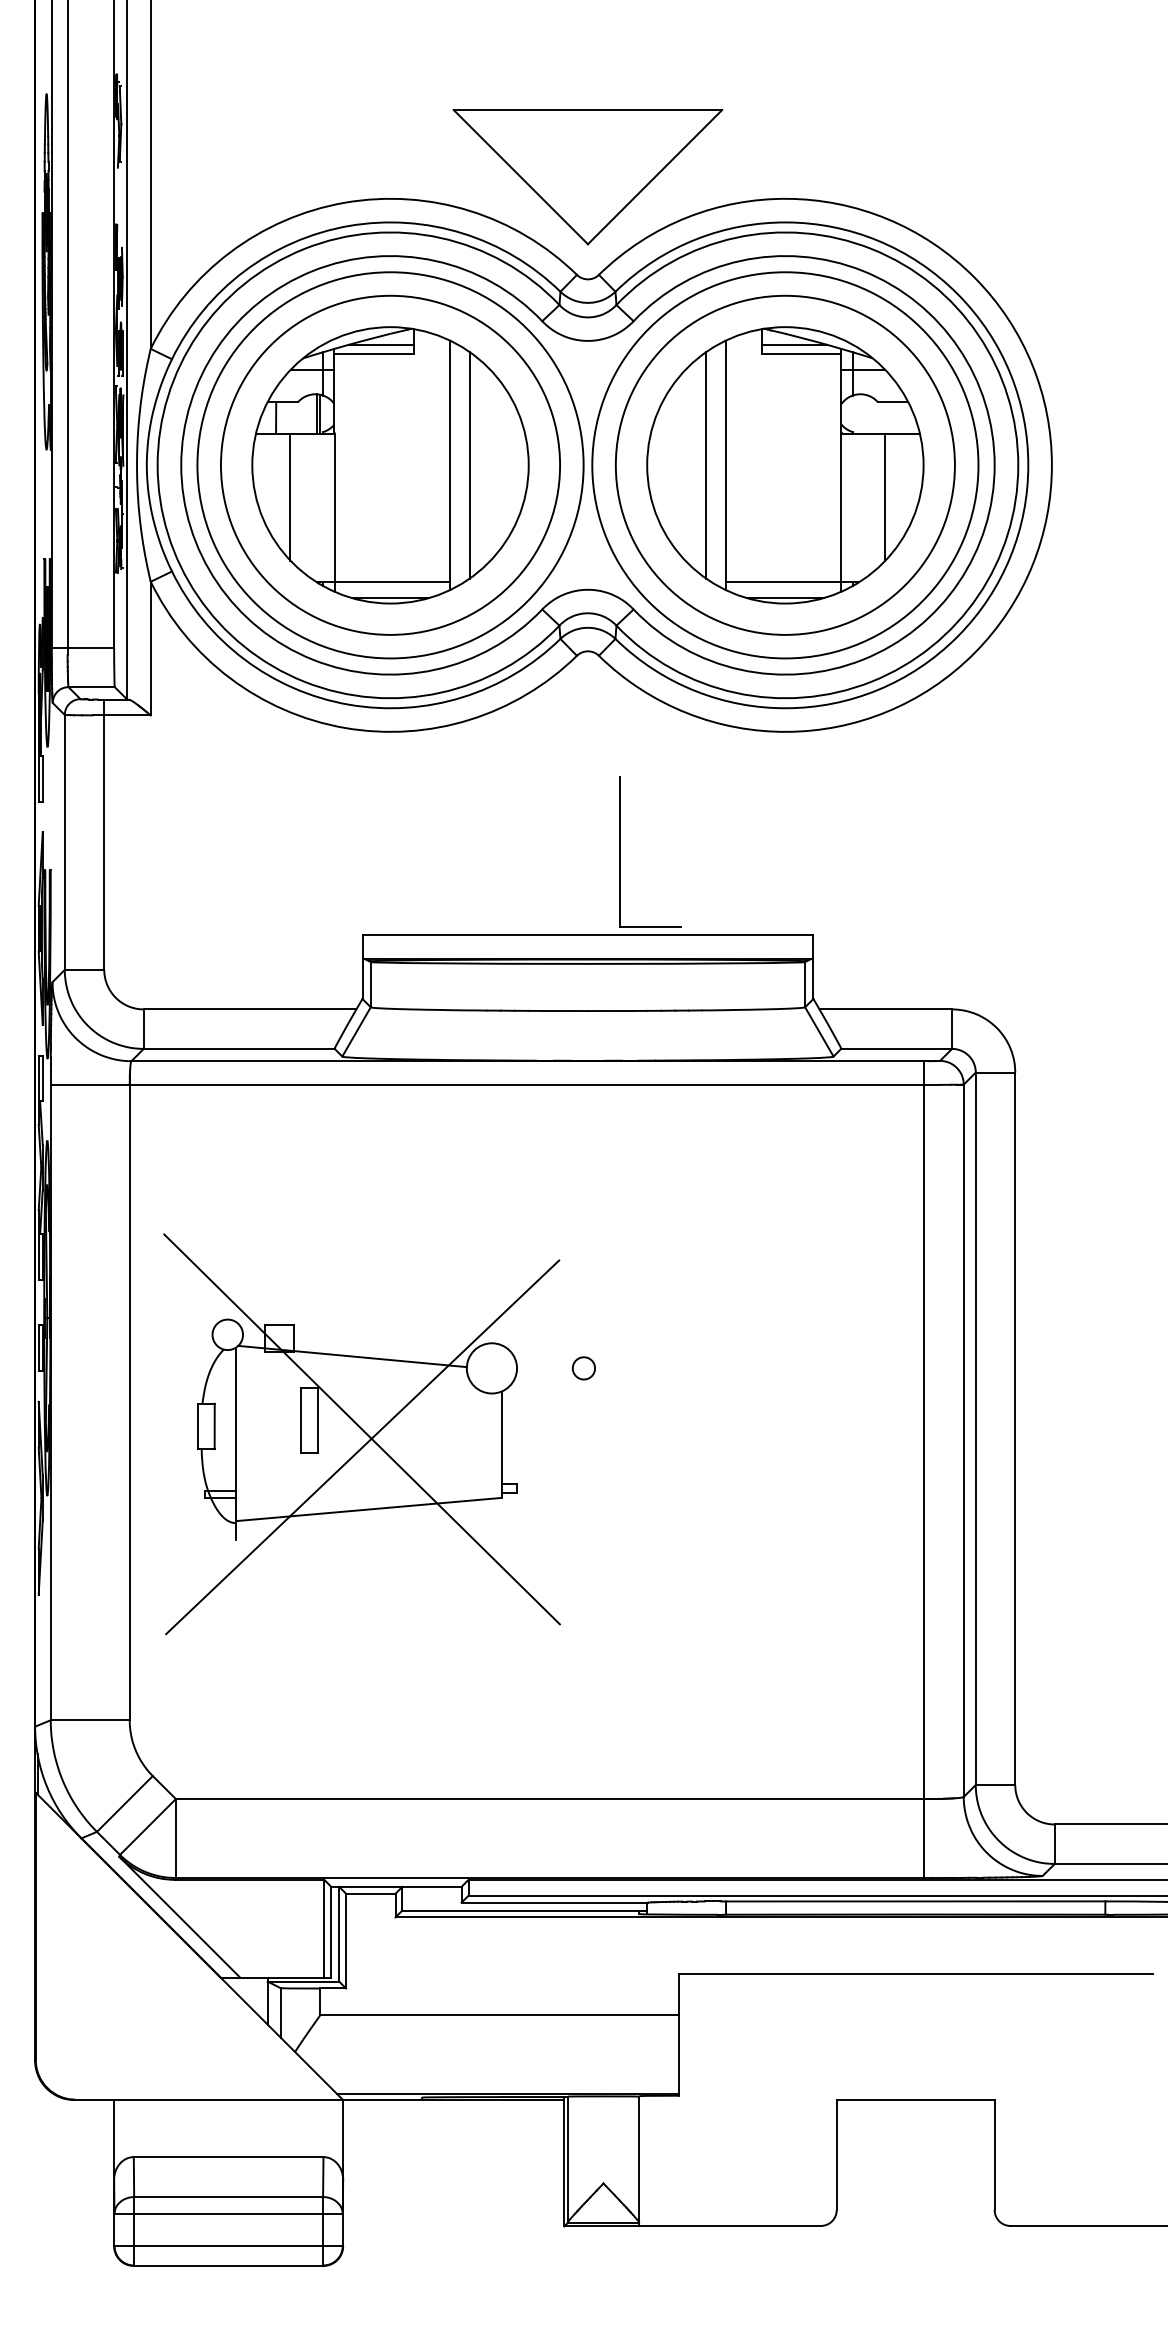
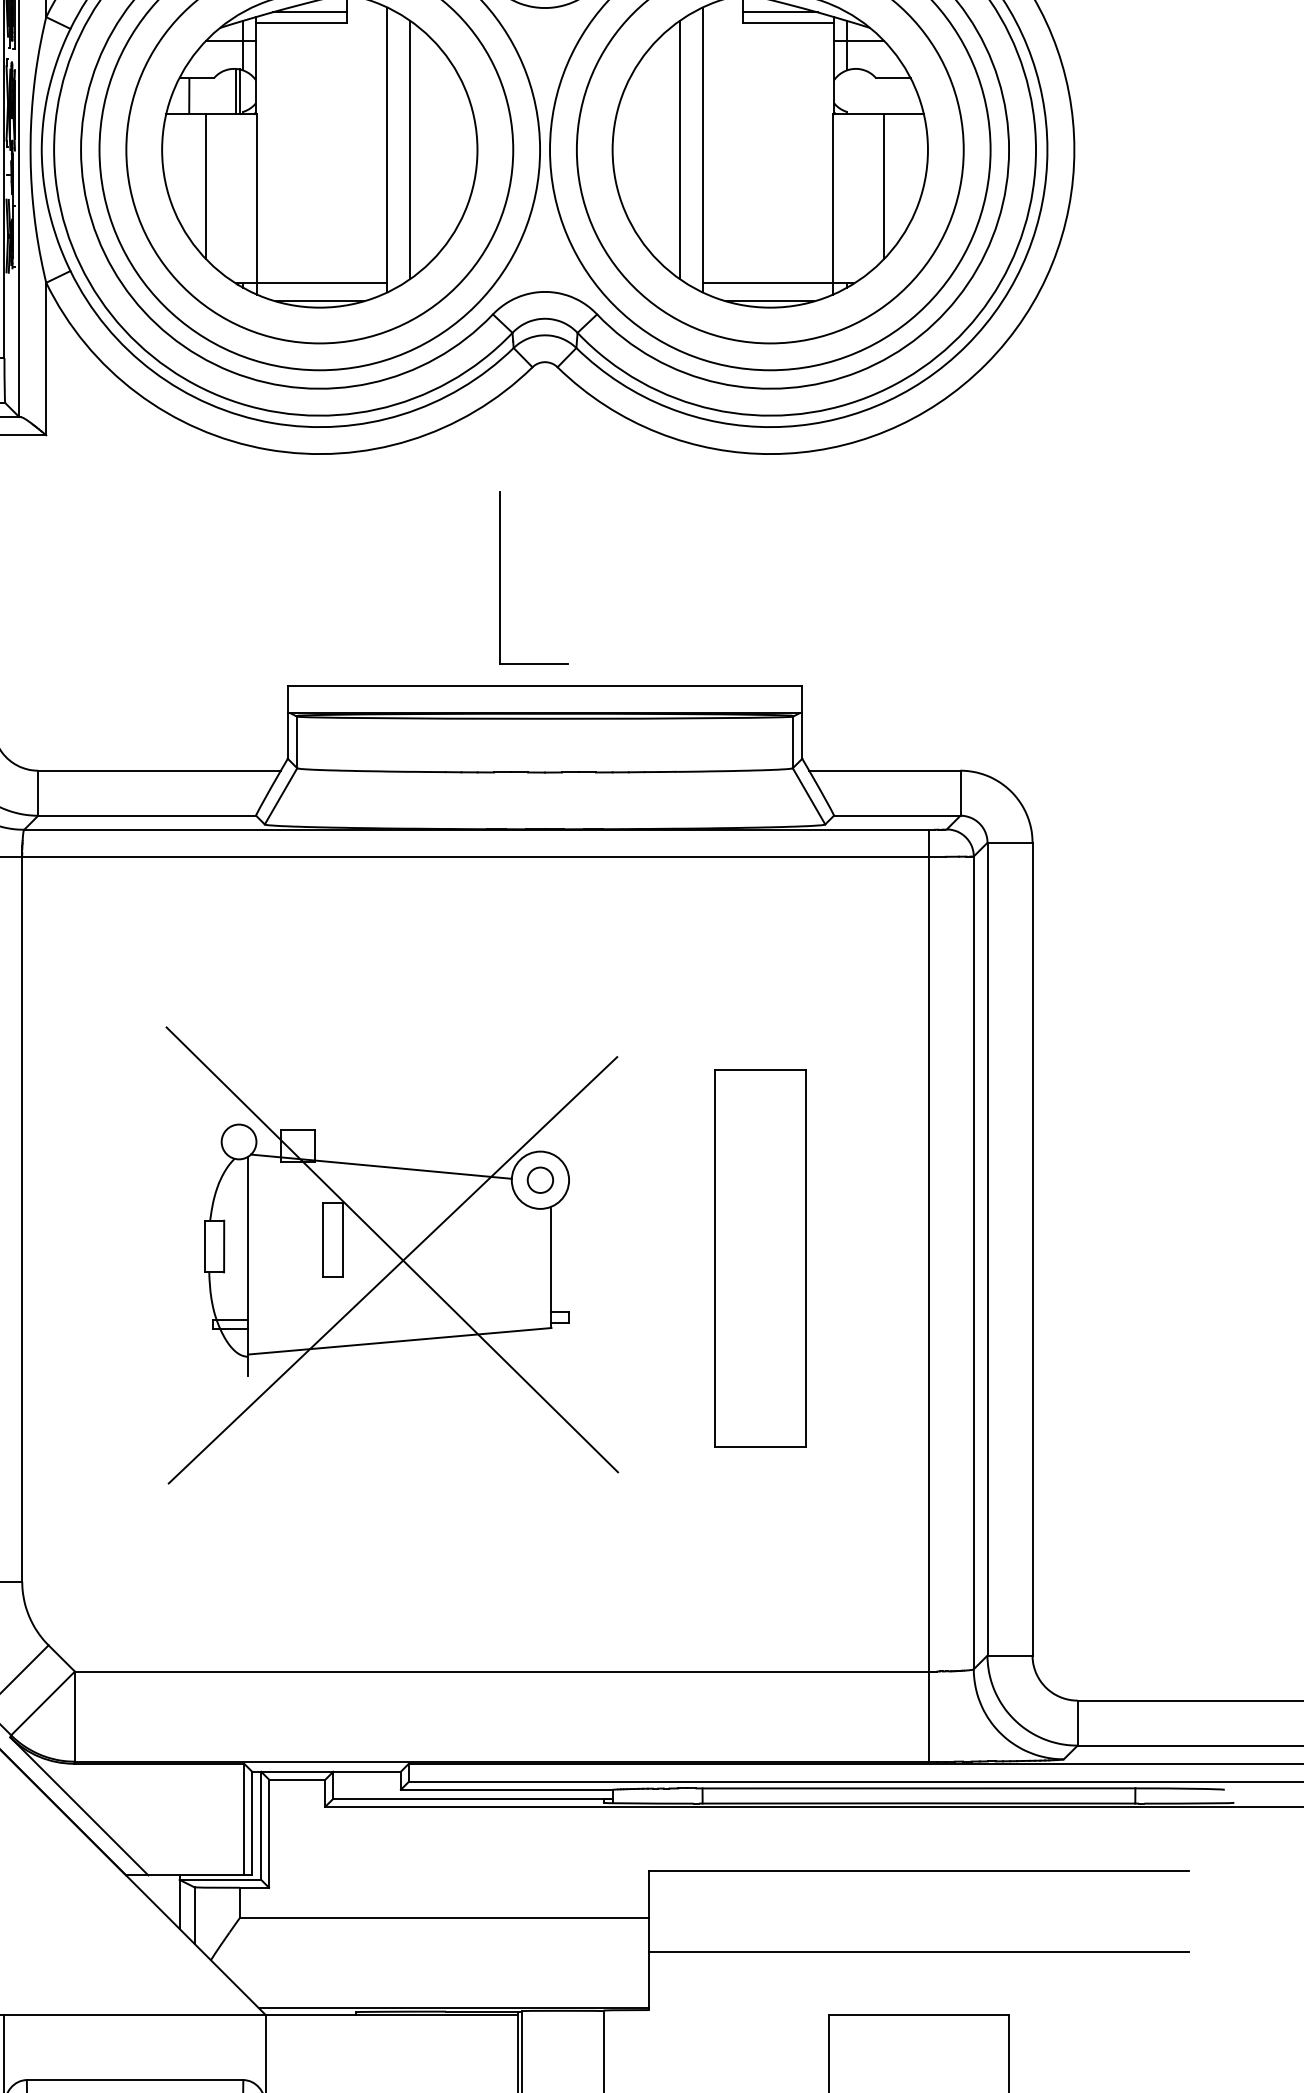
part: (620, 851) -> (500, 576), moved
part: (361, 1434) -> (391, 1255), moved
part: (776, 1436) -> (760, 1257), added
line: (915, 2044) -> (918, 1951), added

